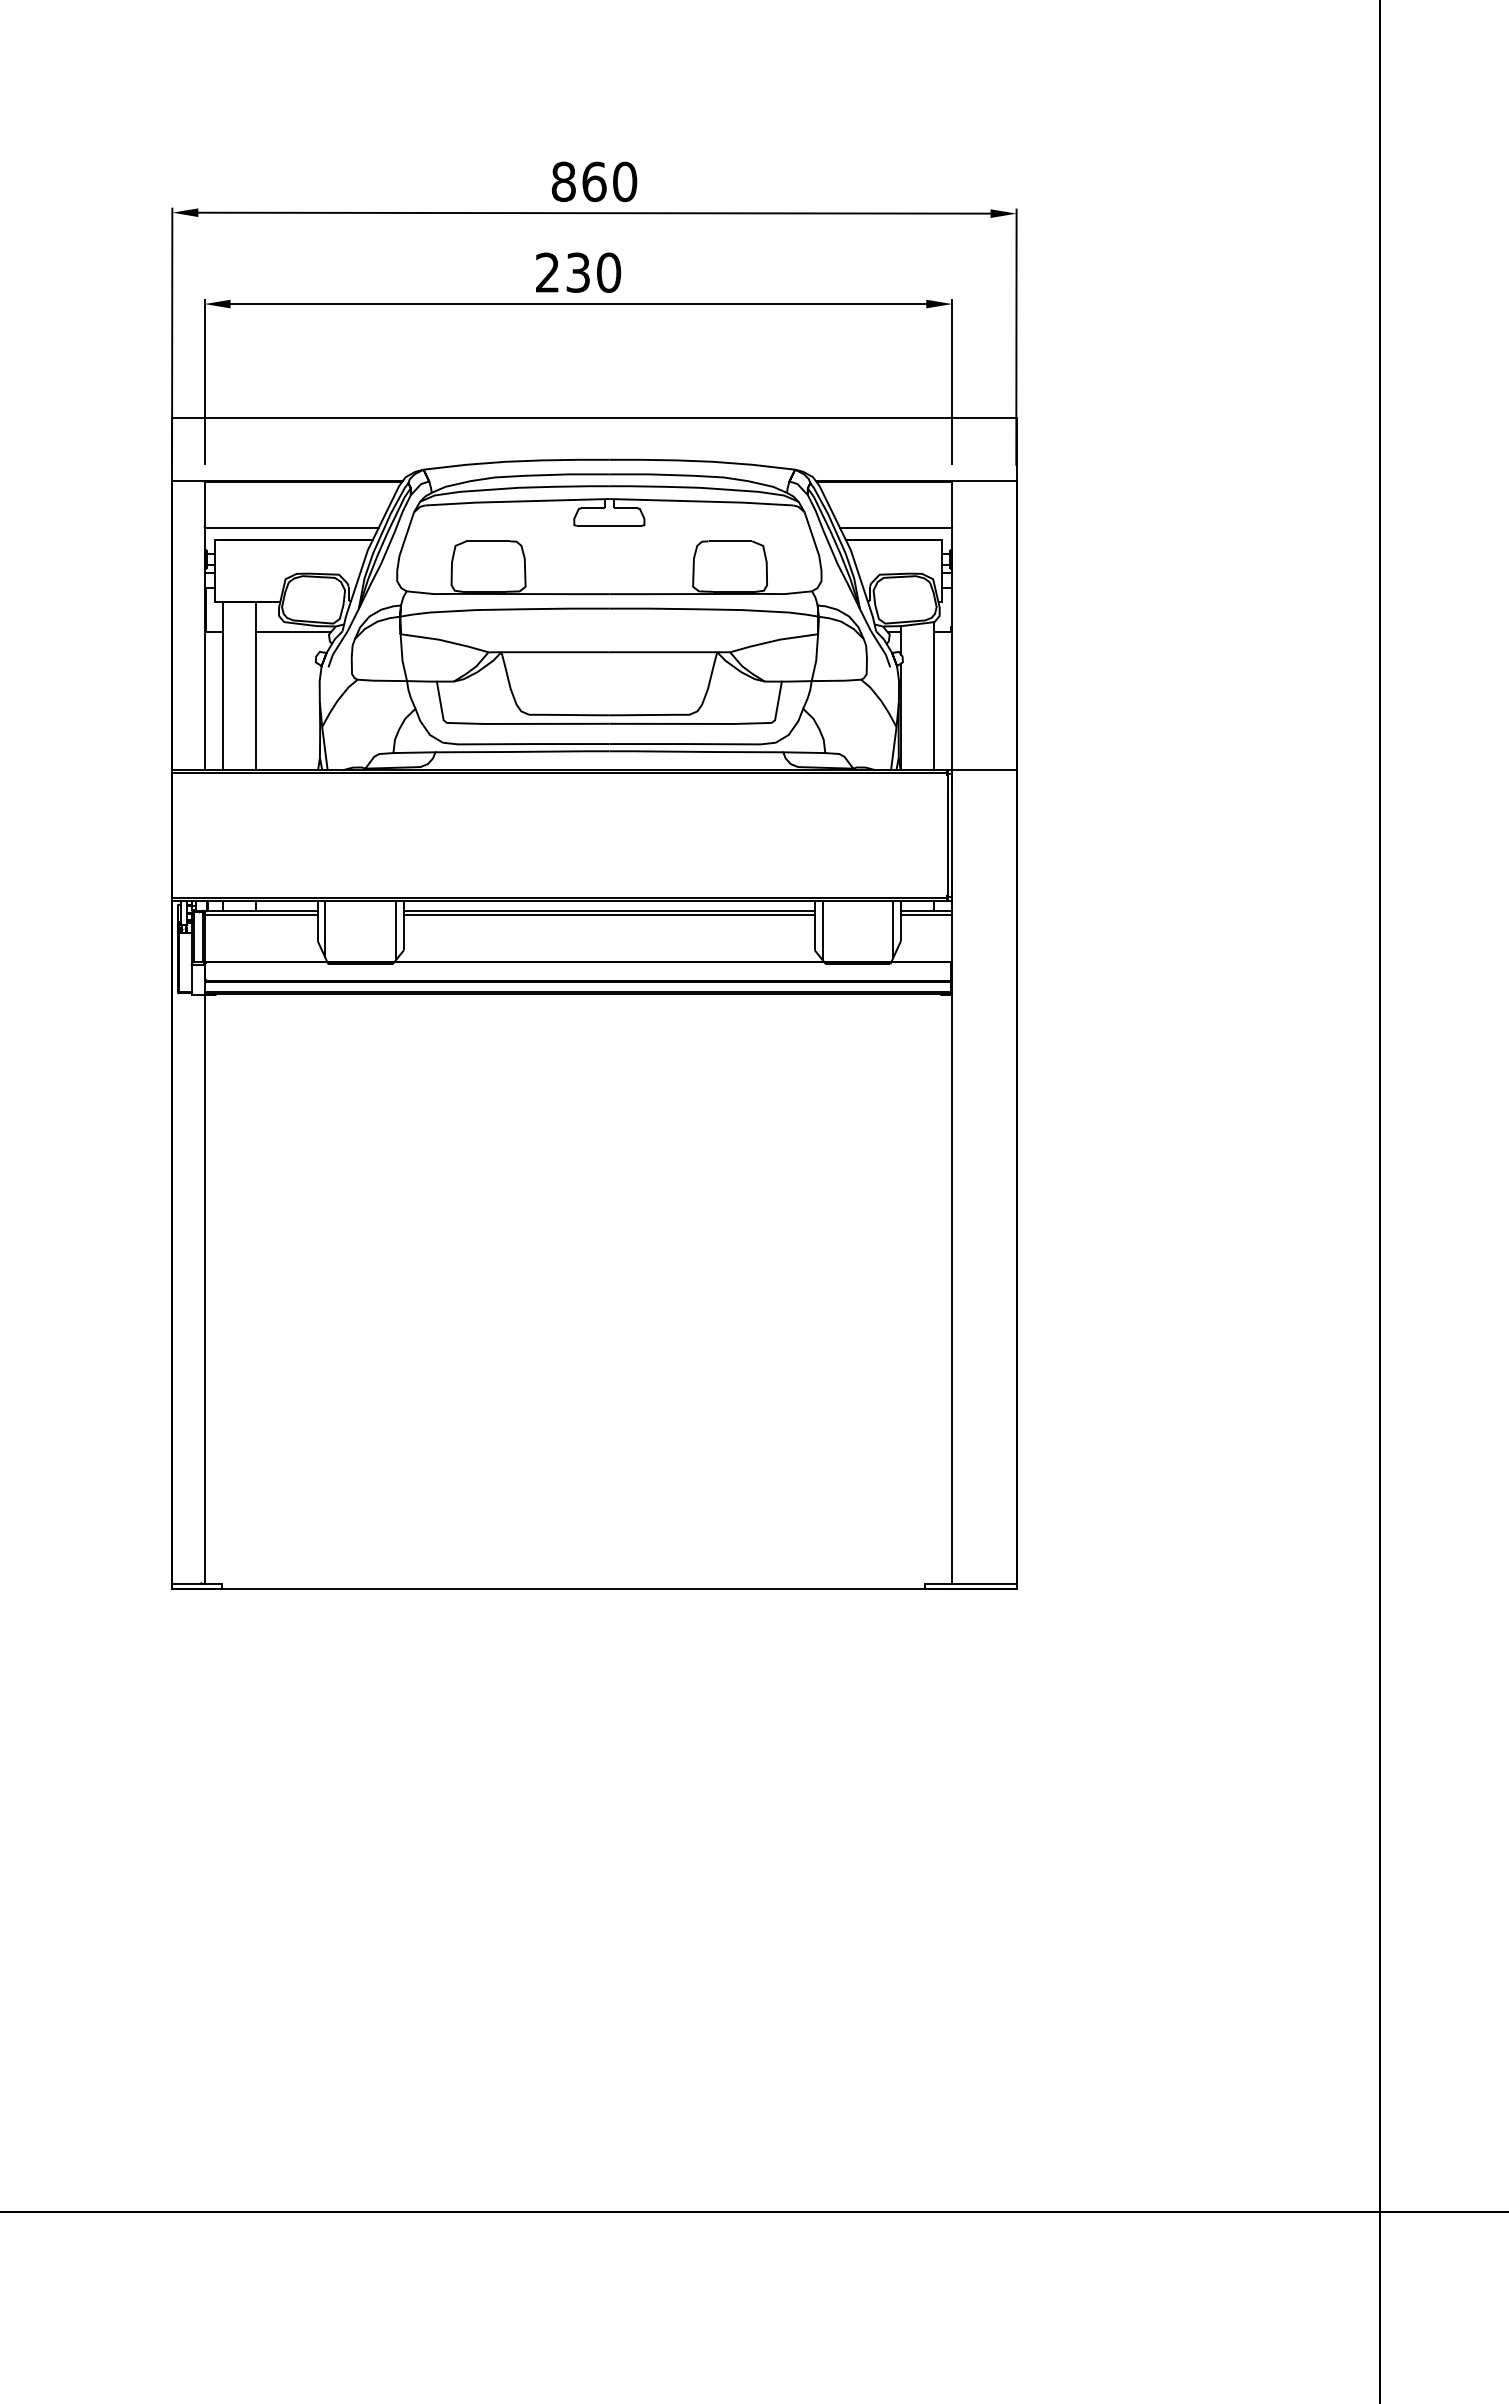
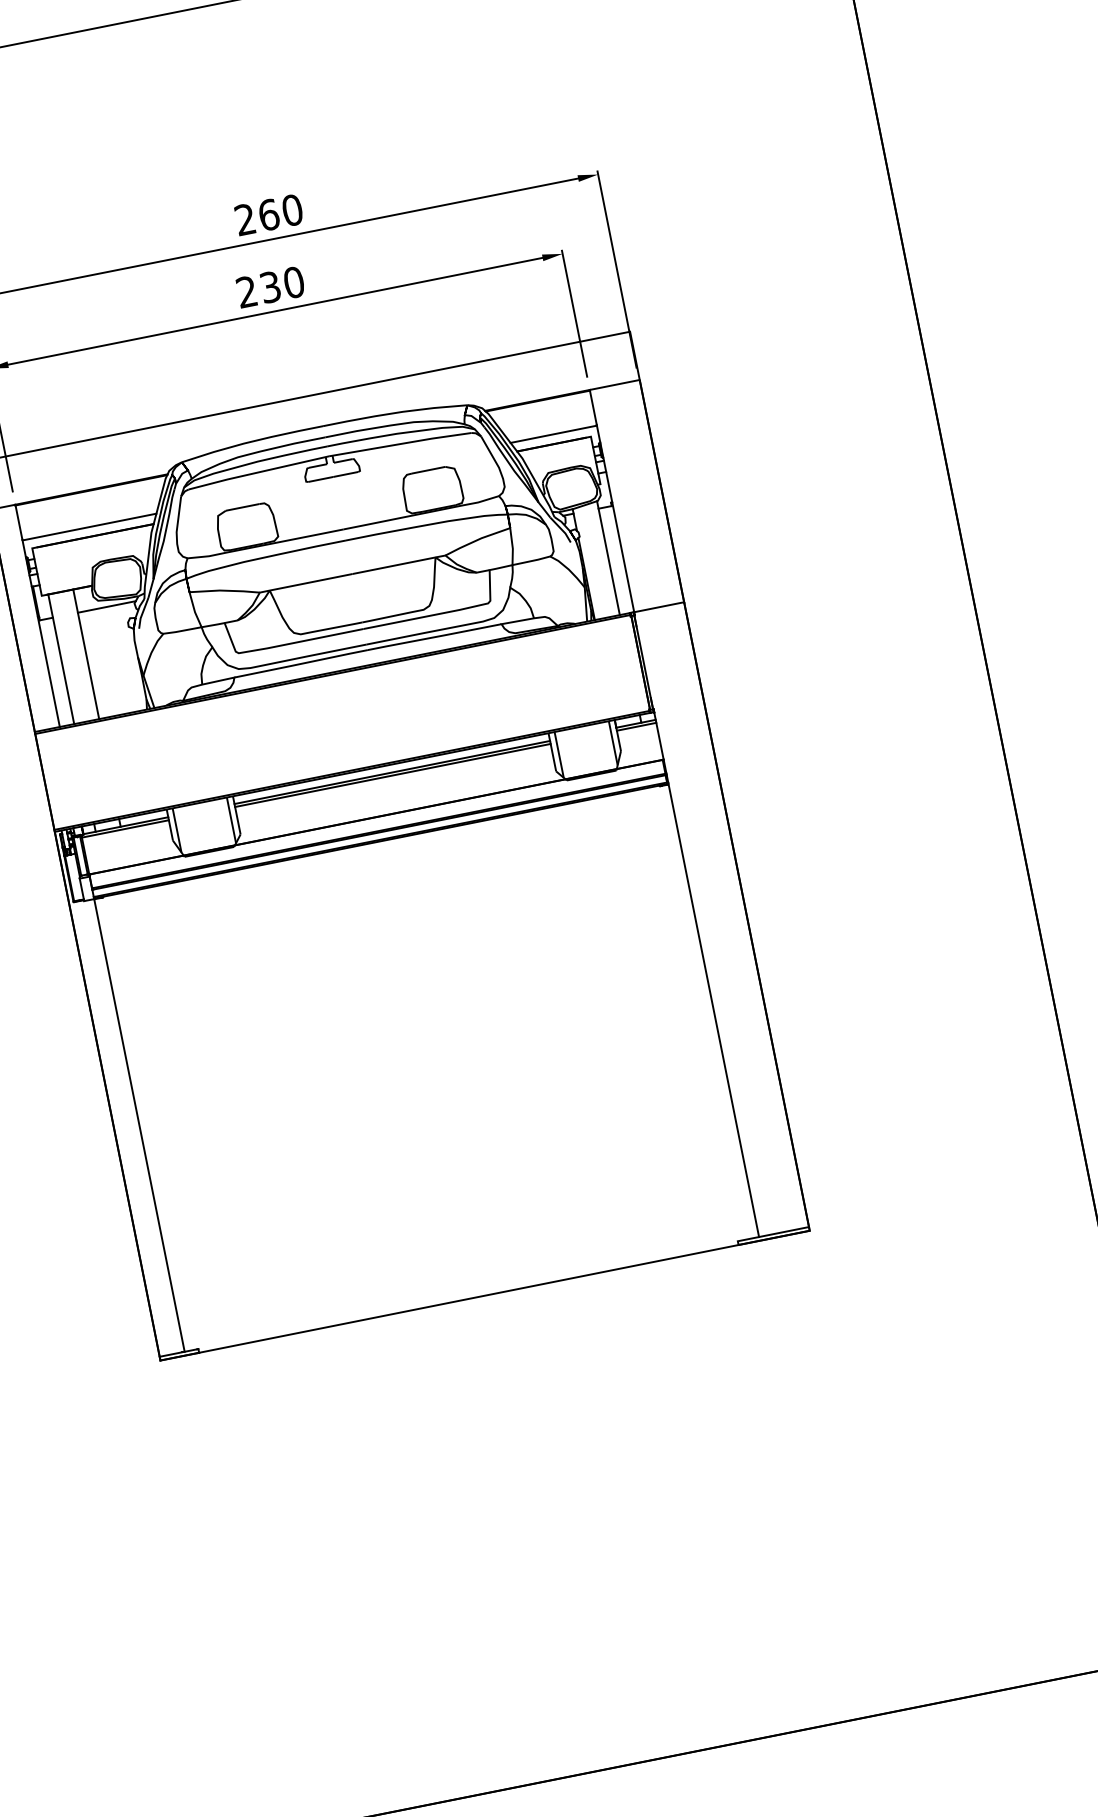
text: (563, 181) -> (245, 219), 860 -> 260

